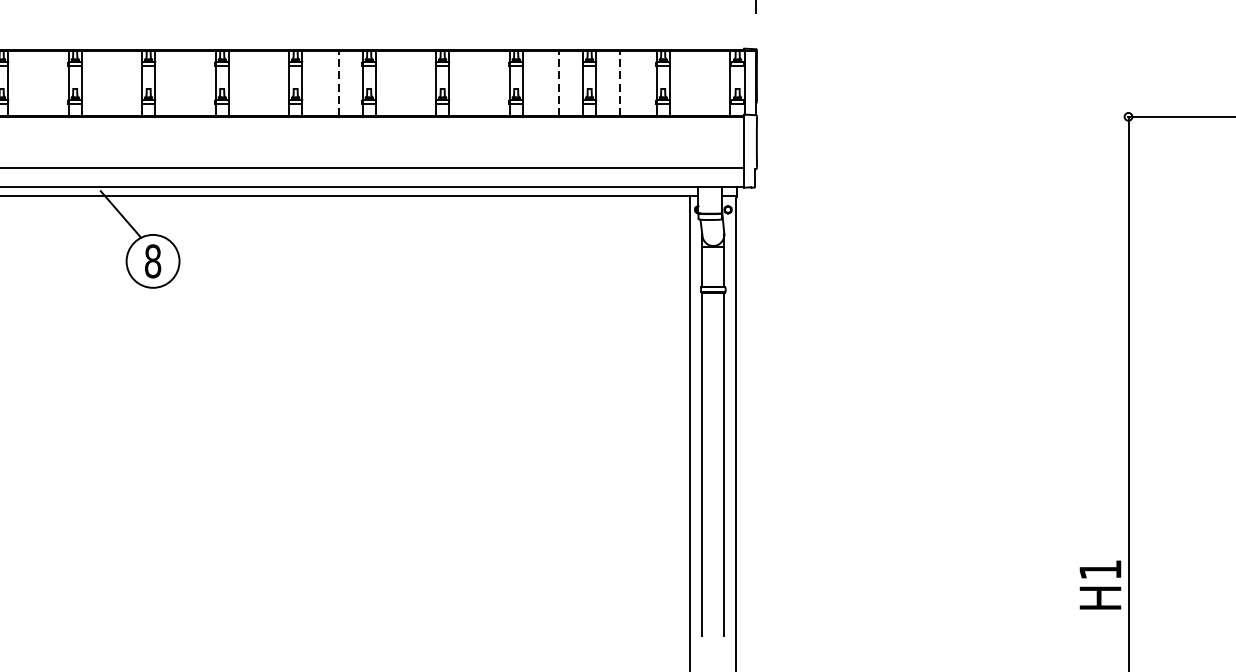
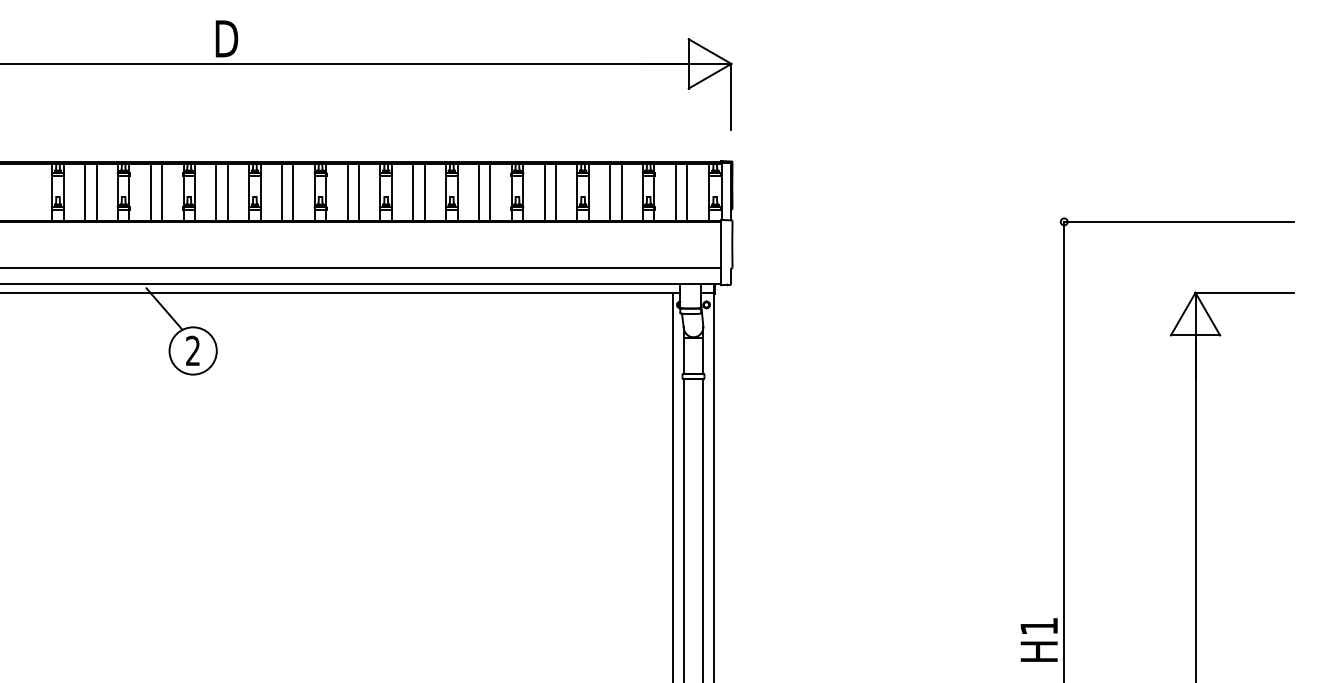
line: (32, 83) -> (85, 192), added
line: (44, 83) -> (96, 192), added
line: (105, 83) -> (150, 192), added
line: (118, 83) -> (162, 192), added
line: (179, 83) -> (216, 192), added
line: (191, 83) -> (227, 192), added
line: (253, 83) -> (282, 192), added
line: (265, 83) -> (293, 192), added
line: (325, 83) -> (347, 192), added
line: (339, 83) -> (359, 192), dashed -> solid
line: (399, 83) -> (413, 192), added
line: (412, 83) -> (424, 192), added
line: (472, 83) -> (478, 192), added
line: (486, 83) -> (490, 192), added
line: (546, 83) -> (544, 192), added
line: (559, 83) -> (556, 192), dashed -> solid
line: (620, 83) -> (610, 192), dashed -> solid
line: (632, 83) -> (621, 192), added
line: (693, 83) -> (675, 192), added
line: (706, 83) -> (687, 192), added
text: (153, 260) -> (193, 350), 8 -> 2

